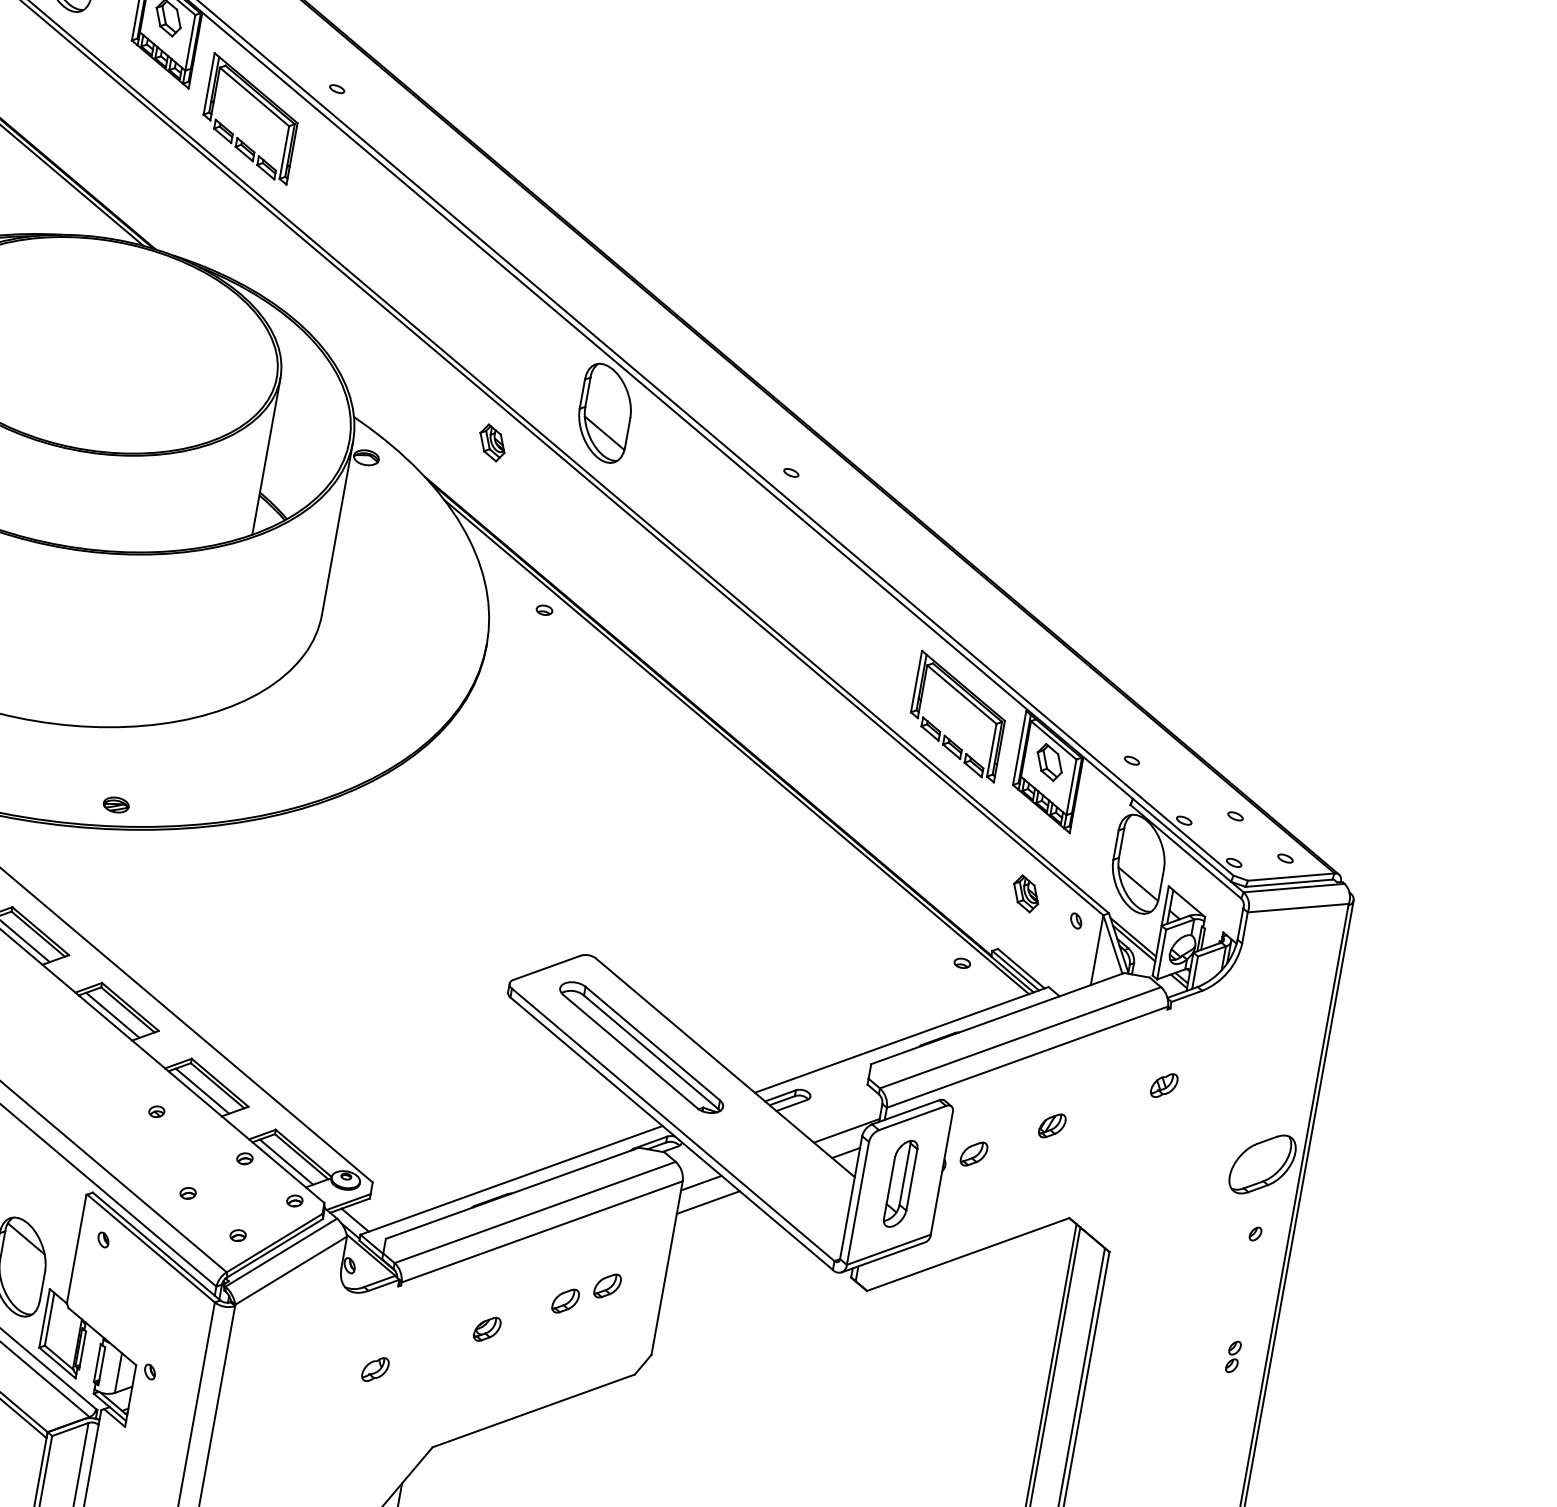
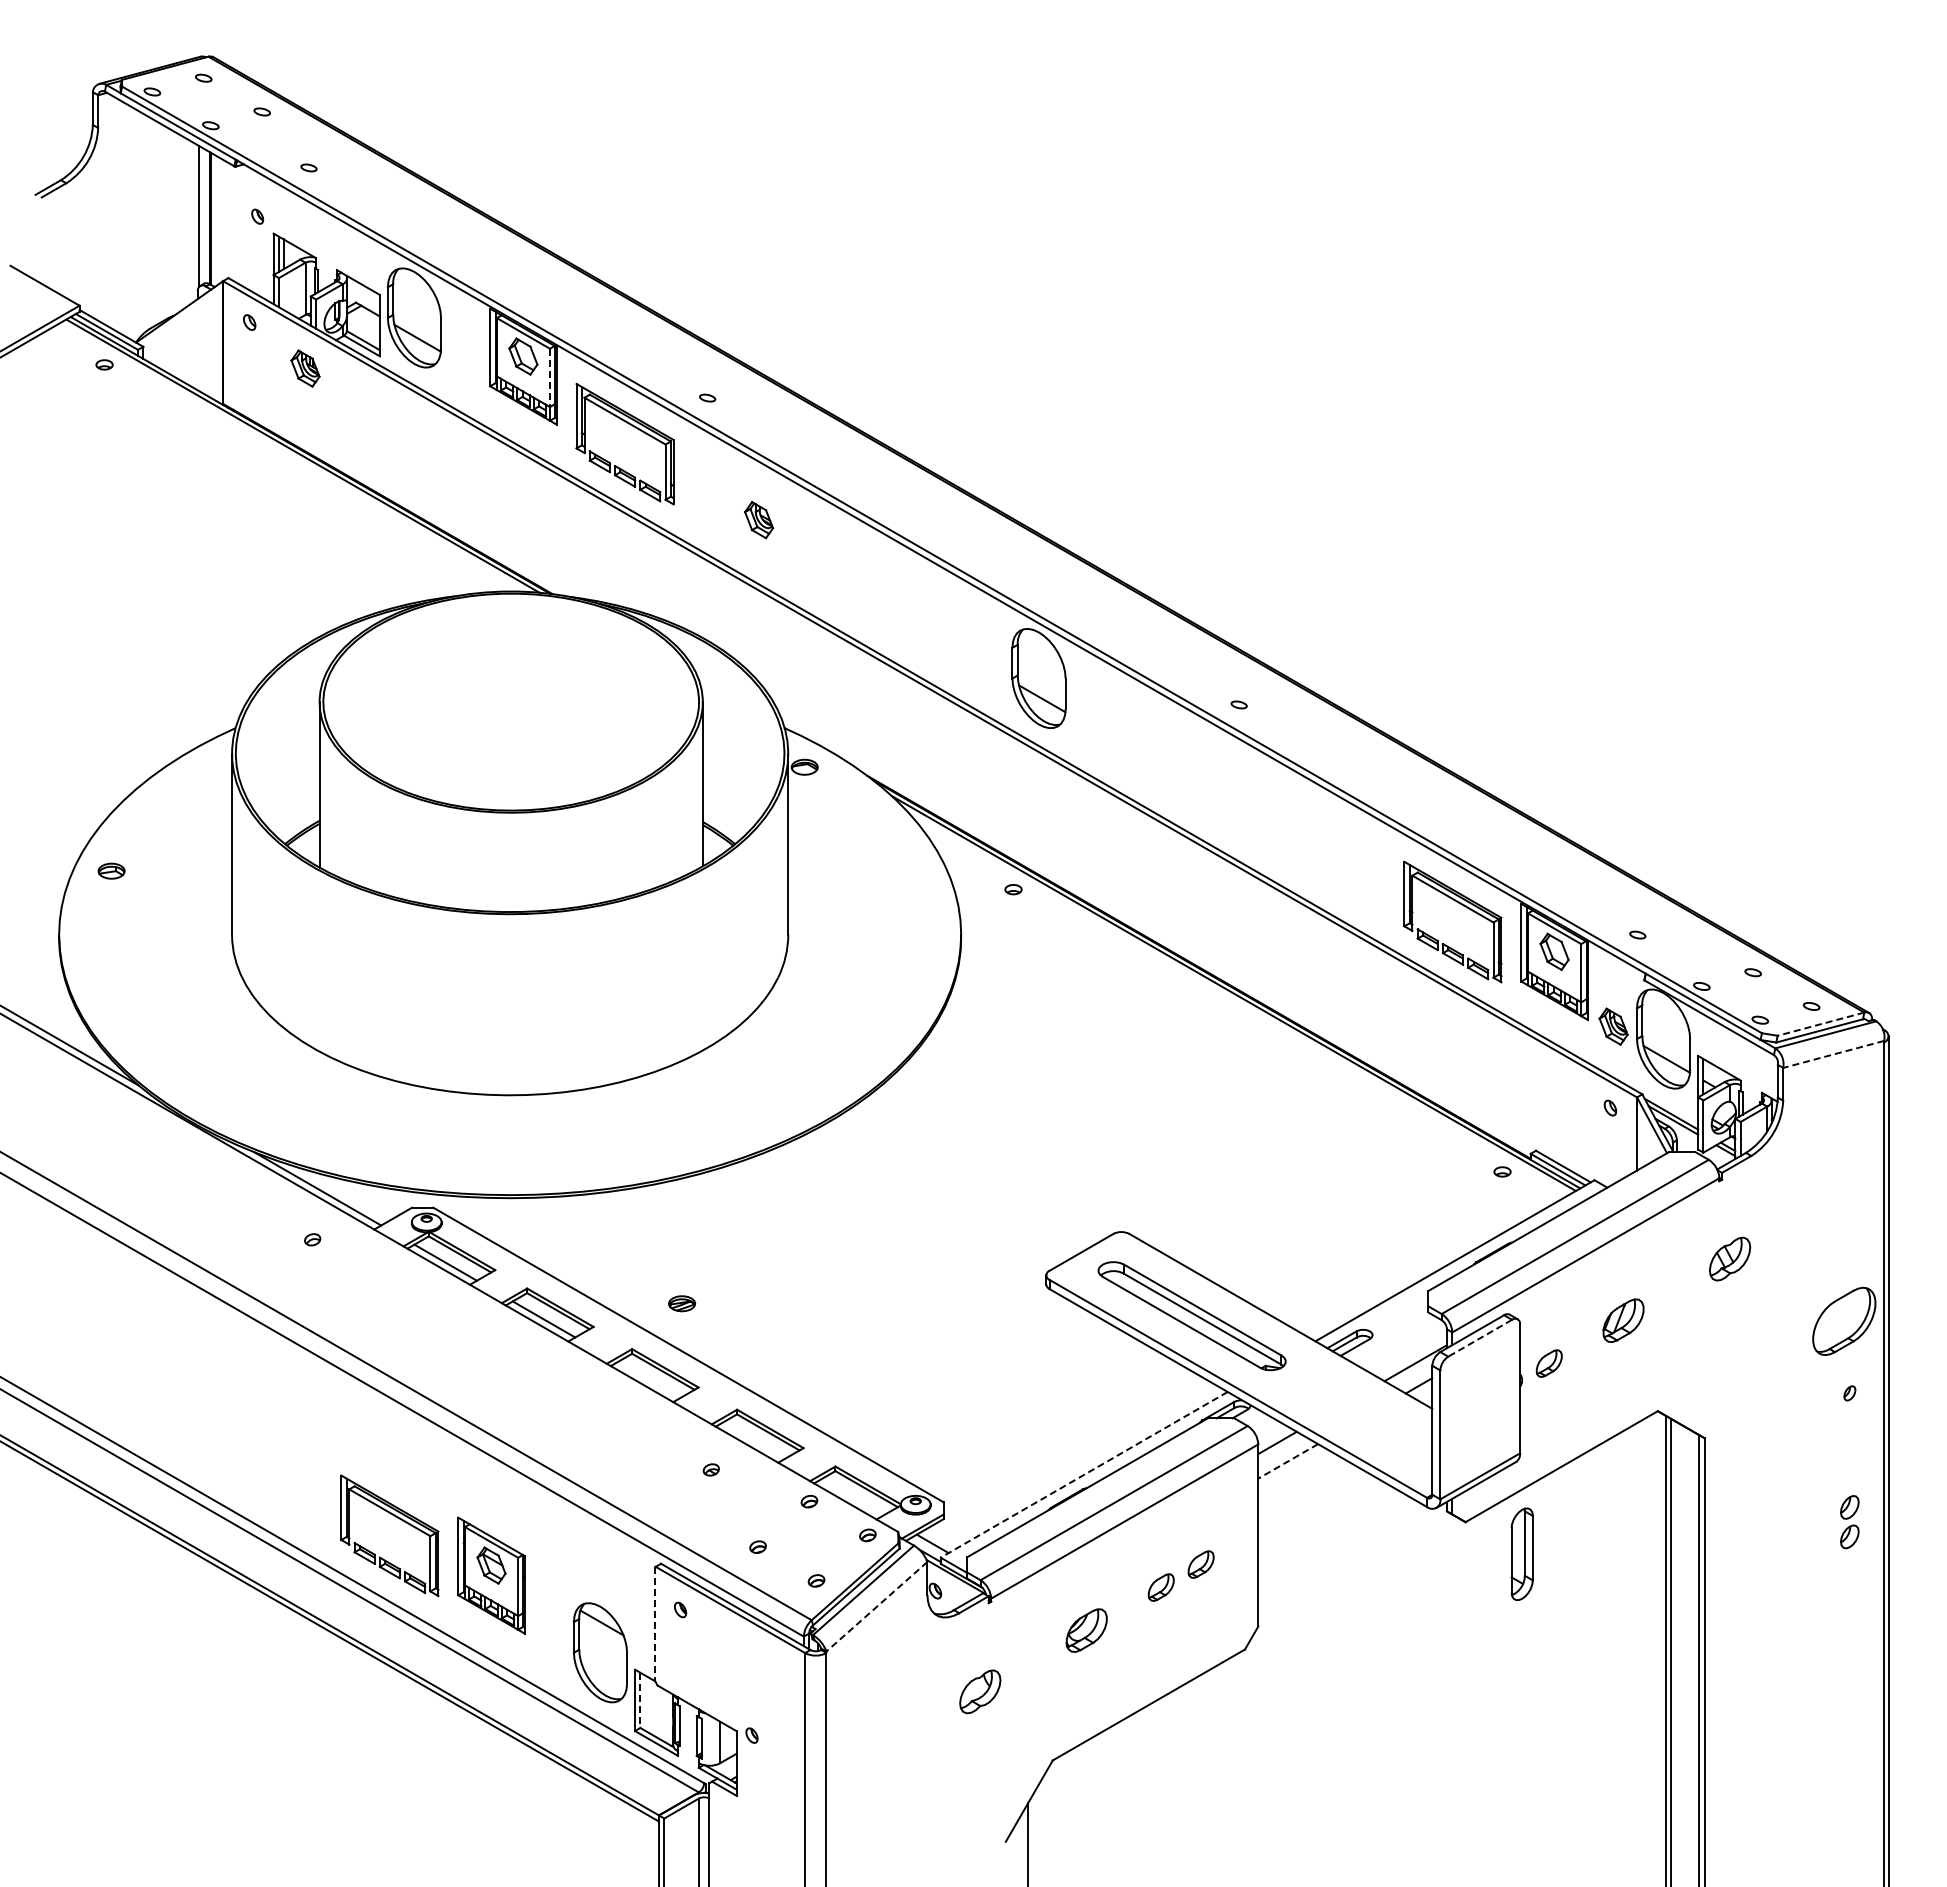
line: (190, 43) -> (550, 378), solid -> dashed
part: (492, 443) -> (759, 520), moved
part: (116, 804) -> (682, 1303), moved
line: (1291, 877) -> (1821, 1024), solid -> dashed
part: (1026, 893) -> (1613, 1026), moved
line: (1298, 908) -> (1833, 1054), solid -> dashed
line: (112, 1015) -> (648, 1380), removed
part: (1163, 1085) -> (1729, 1259), size x1.6
line: (202, 1090) -> (753, 1440), removed
line: (912, 1118) -> (1480, 1338), solid -> dashed
part: (1052, 1125) -> (1623, 1320), size x1.6
line: (286, 1162) -> (852, 1497), removed
line: (511, 1180) -> (1084, 1474), solid -> dashed
part: (900, 1183) -> (1521, 1553), moved
line: (708, 1202) -> (1288, 1461), solid -> dashed
line: (77, 1249) -> (655, 1624), solid -> dashed
line: (290, 1271) -> (876, 1607), solid -> dashed
line: (49, 1319) -> (640, 1700), solid -> dashed
part: (487, 1329) -> (1086, 1630), size x1.6
part: (1233, 1357) -> (1849, 1522), size x1.6
part: (375, 1369) -> (980, 1691), size x1.6

